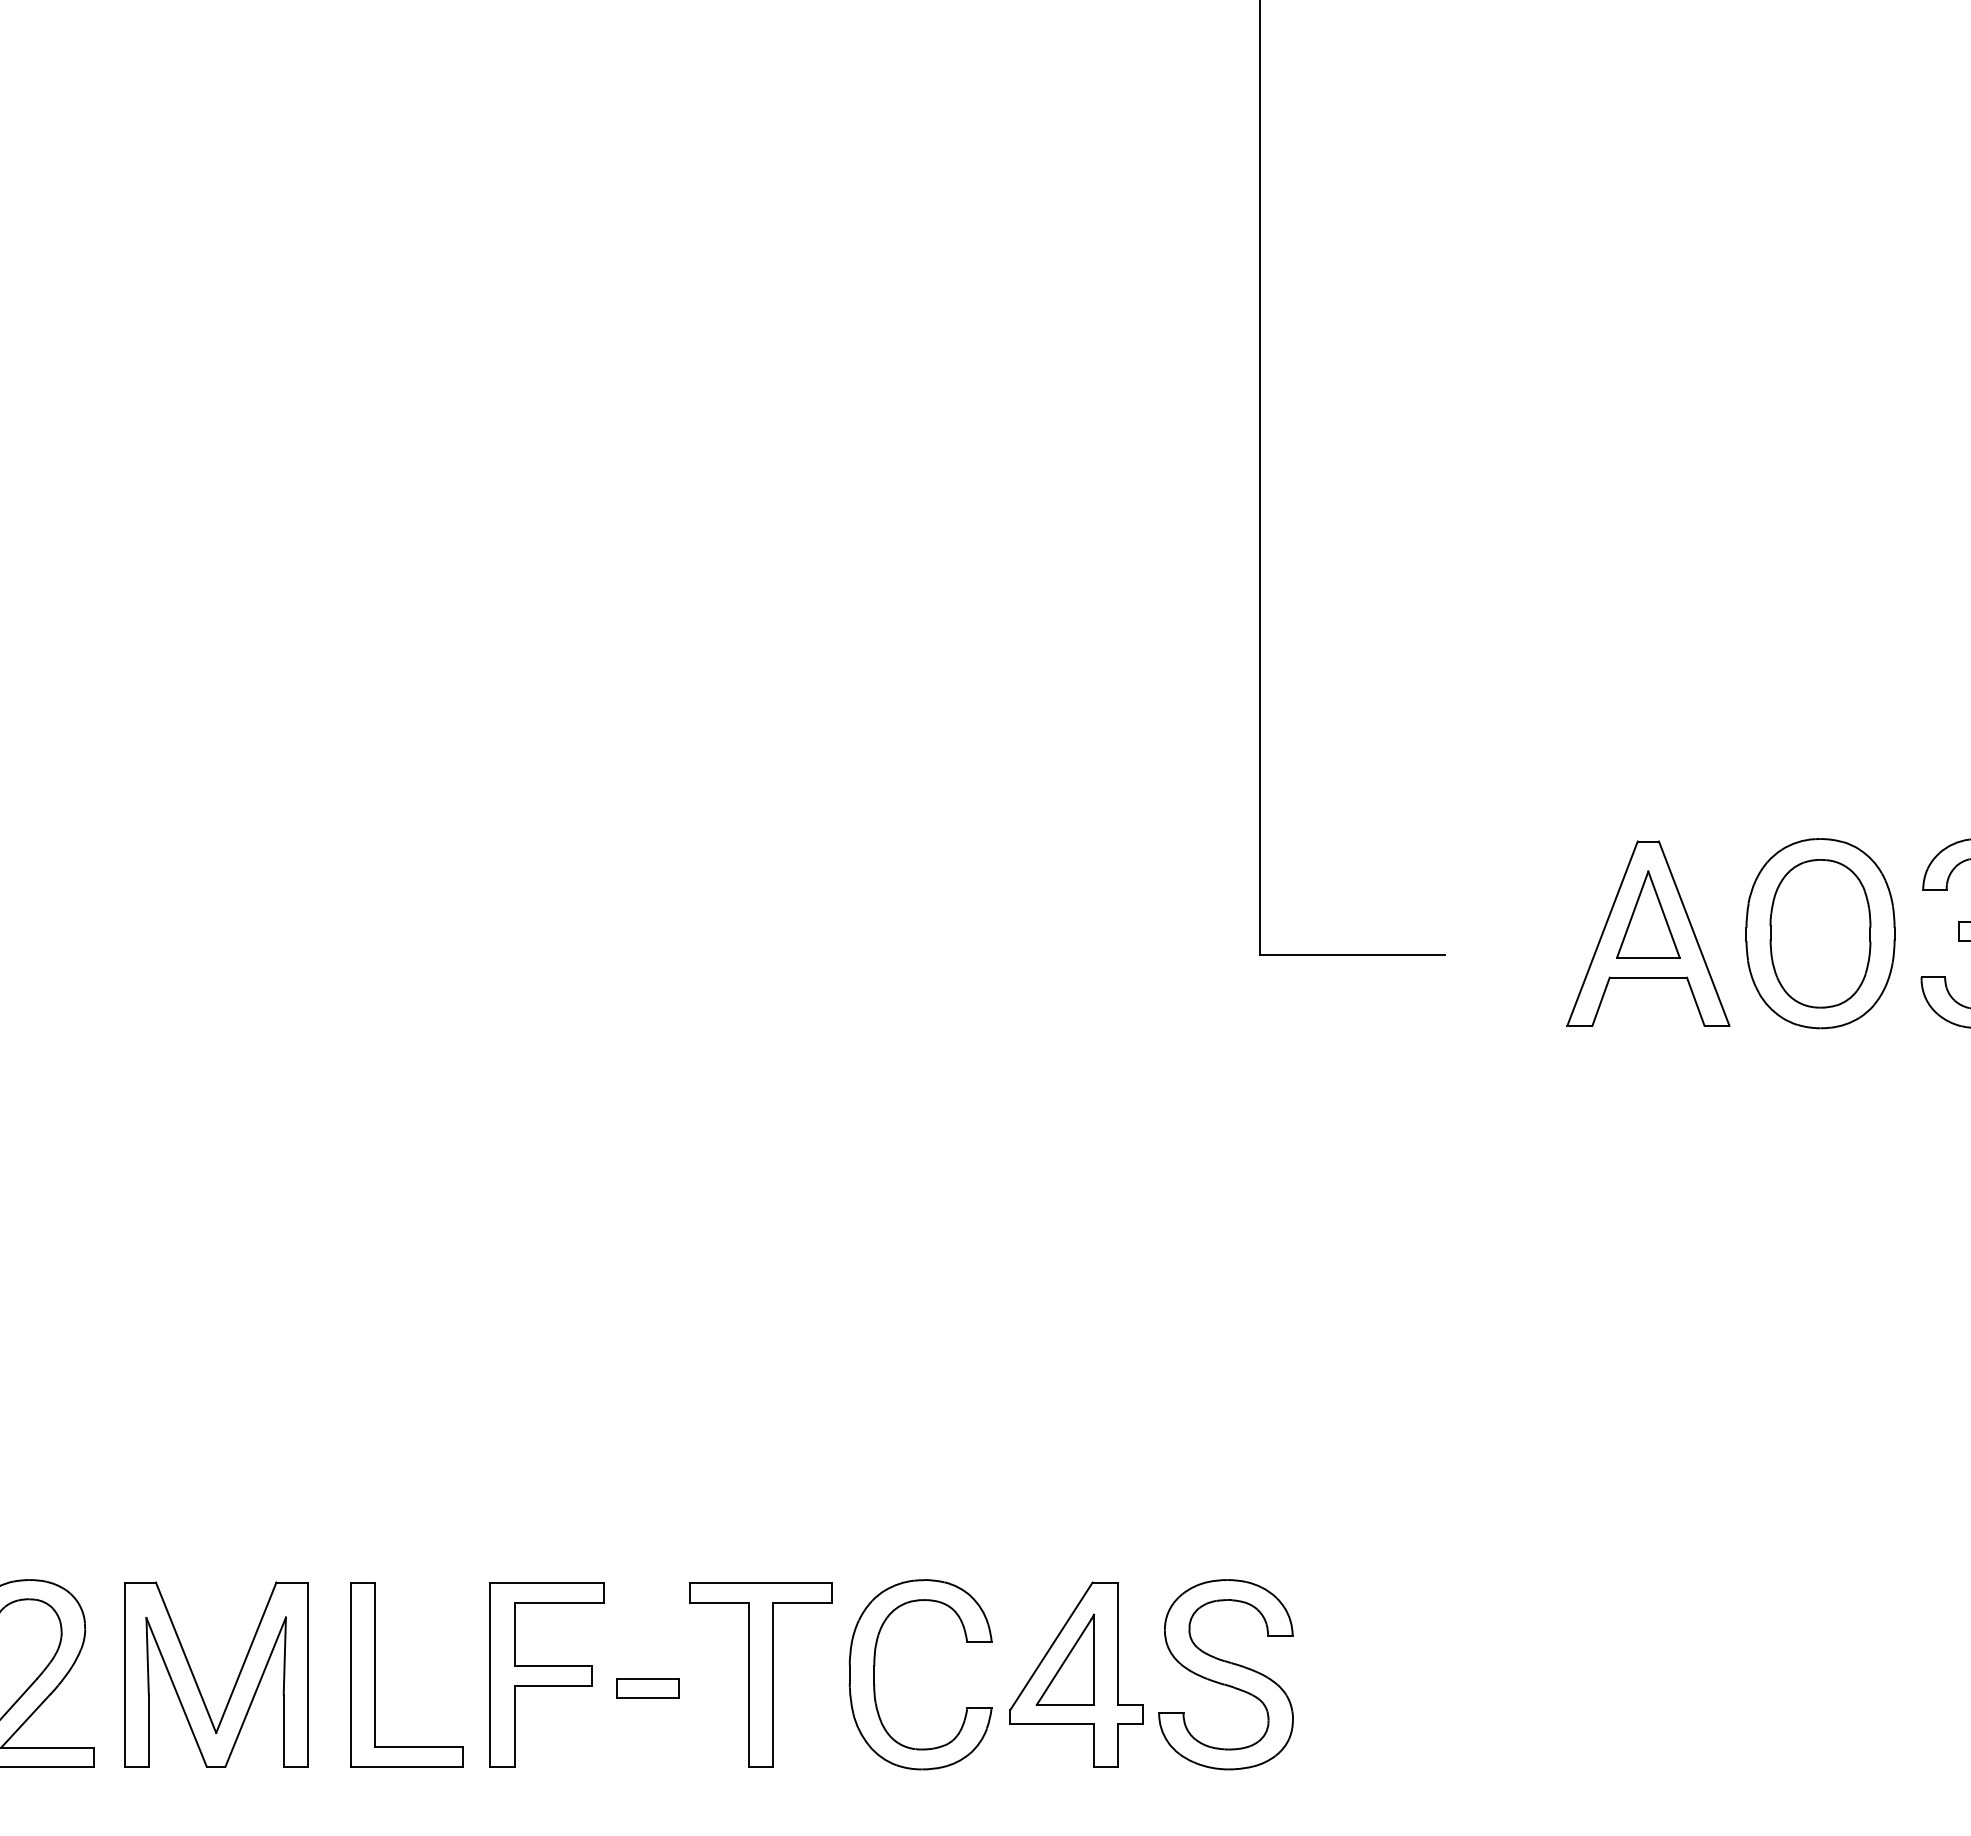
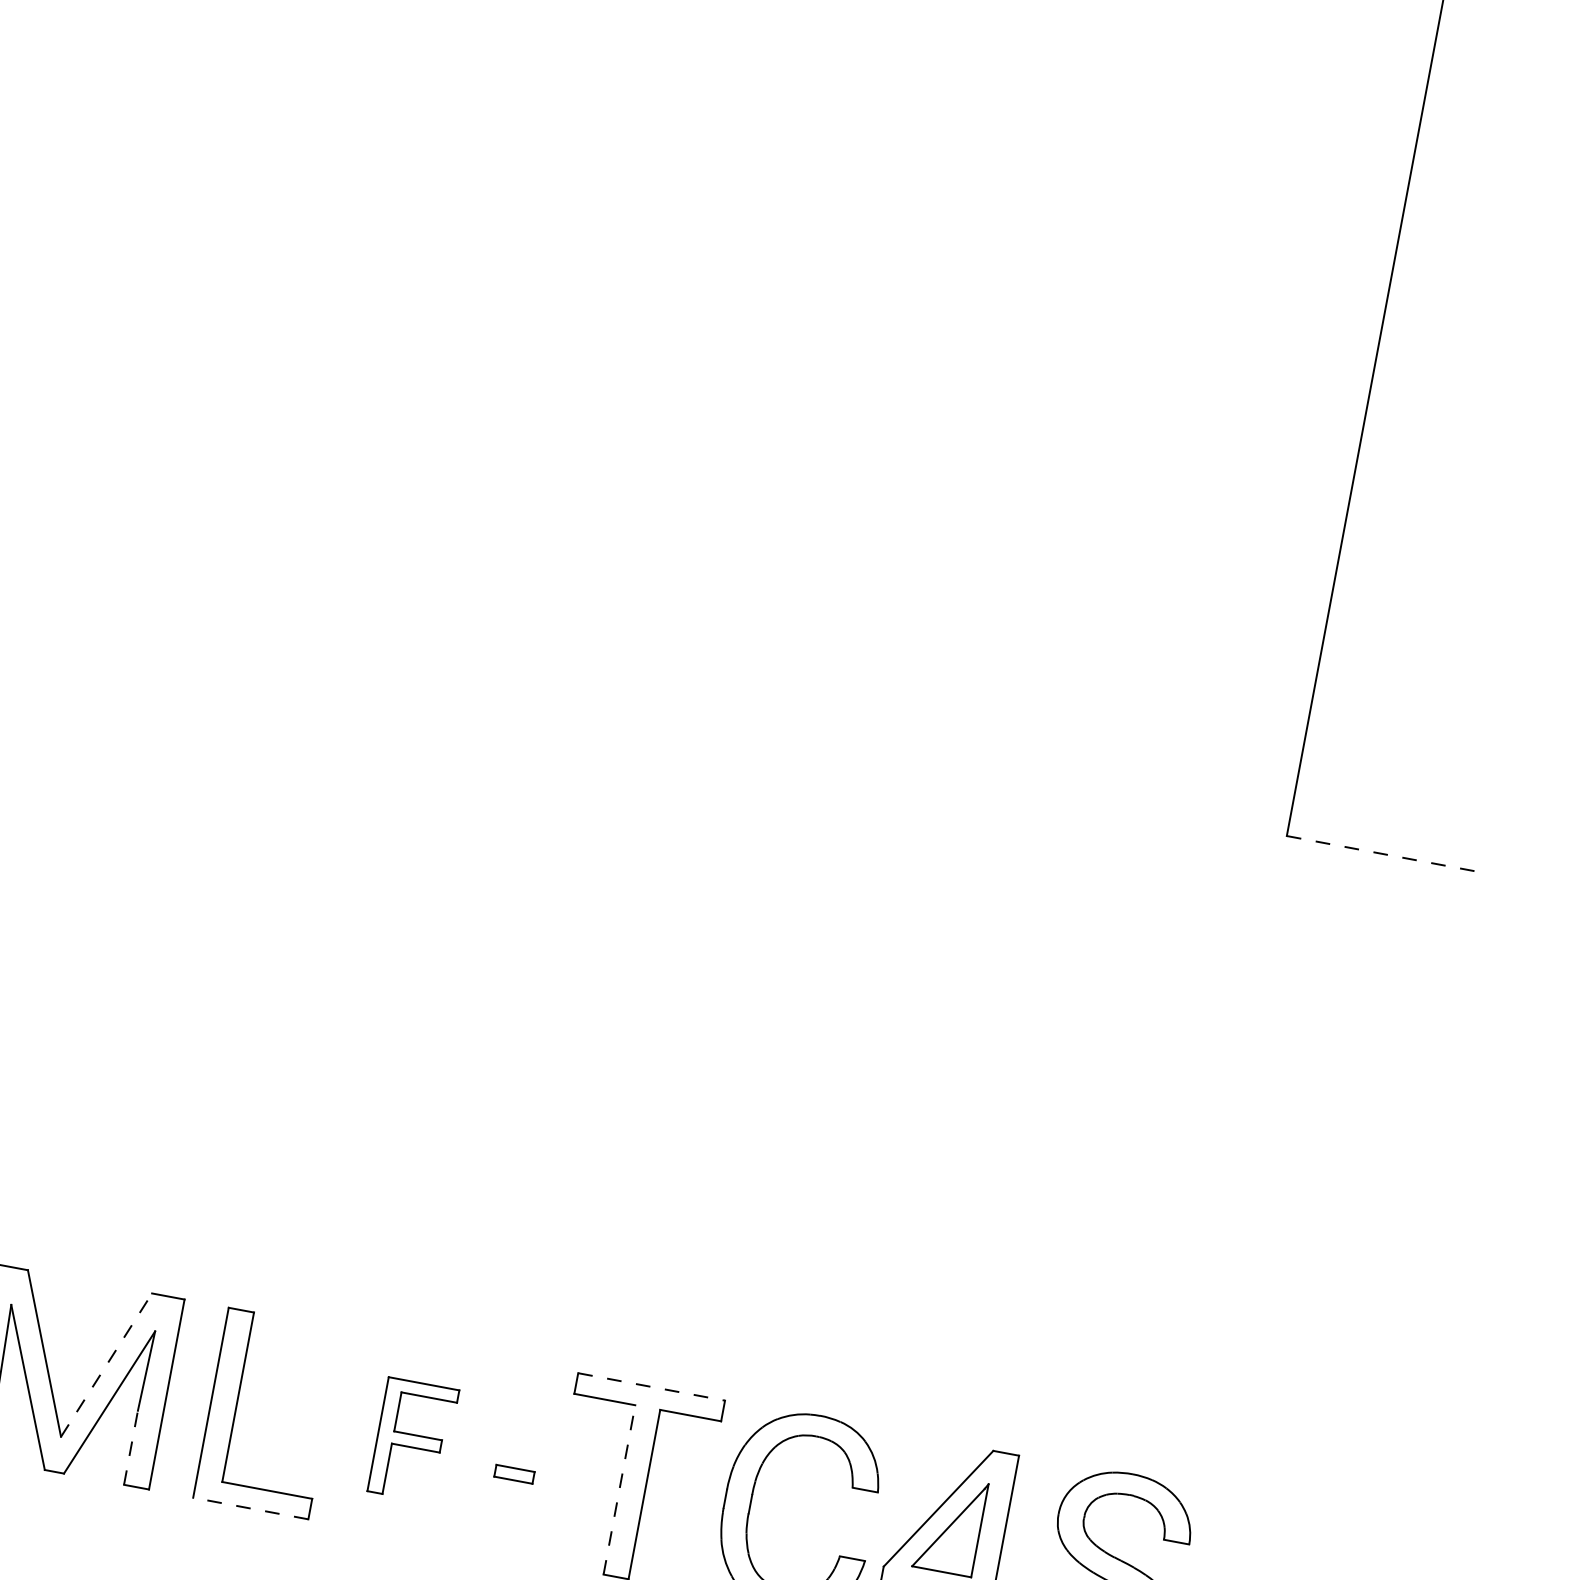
line: (1352, 954) -> (1382, 853), solid -> dashed
line: (761, 1582) -> (652, 1386), solid -> dashed
line: (246, 1657) -> (106, 1364), solid -> dashed
part: (546, 1674) -> (412, 1440), size x0.6
line: (748, 1684) -> (619, 1489), solid -> dashed
part: (647, 1688) -> (514, 1474), size x0.6
line: (283, 1730) -> (130, 1447), solid -> dashed
line: (406, 1766) -> (250, 1508), solid -> dashed

